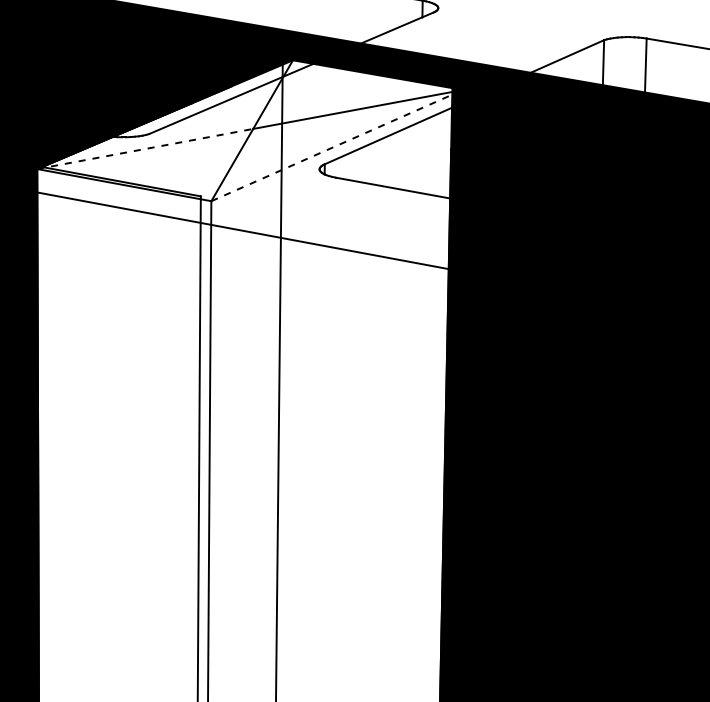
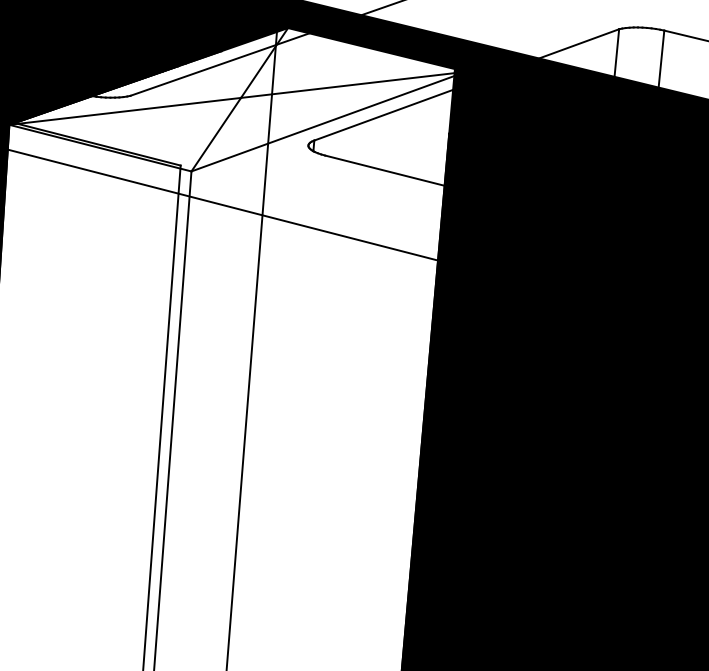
line: (337, 145) -> (329, 121), dashed -> solid
line: (145, 149) -> (125, 111), dashed -> solid

